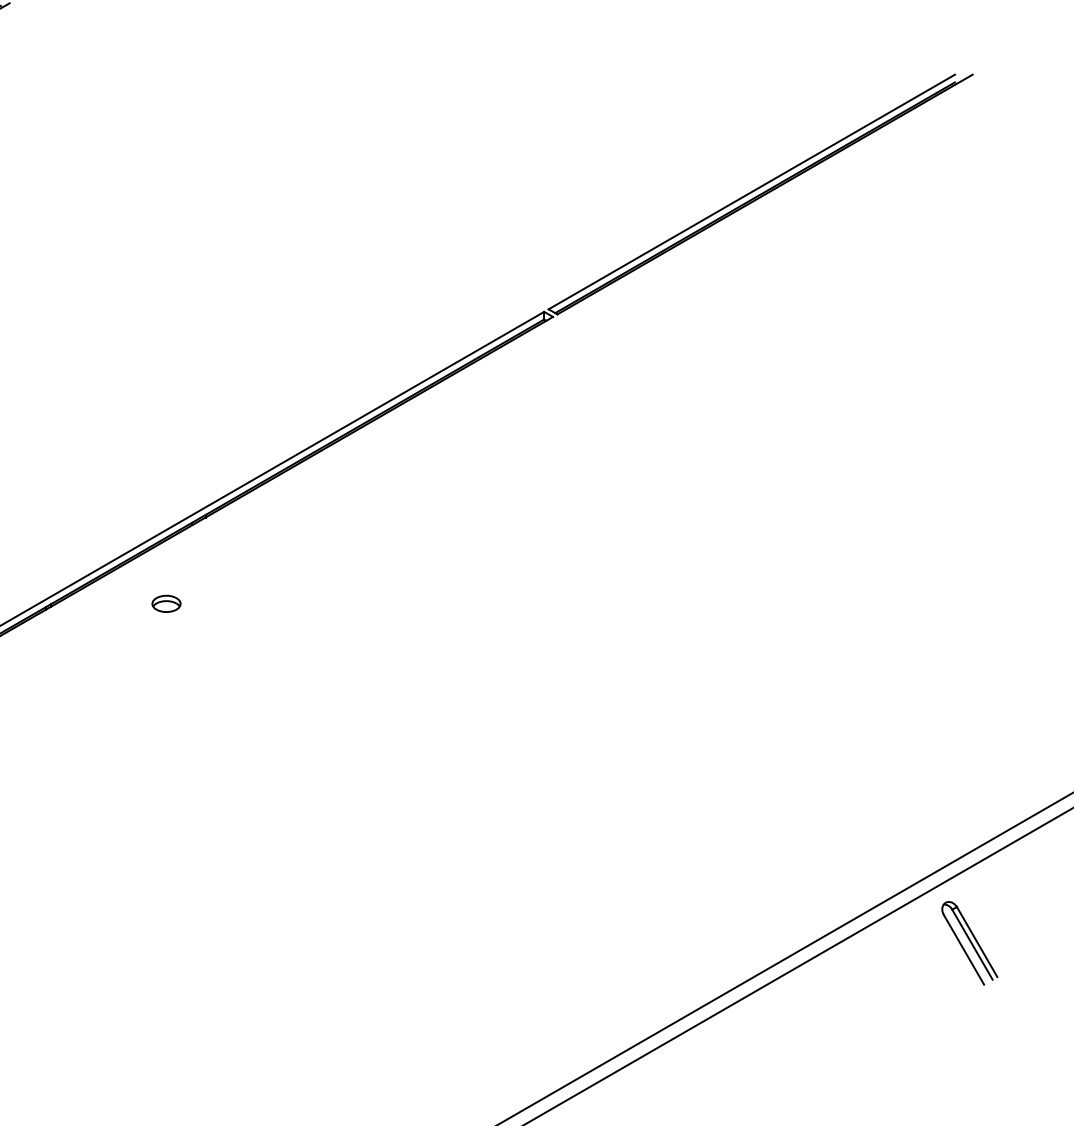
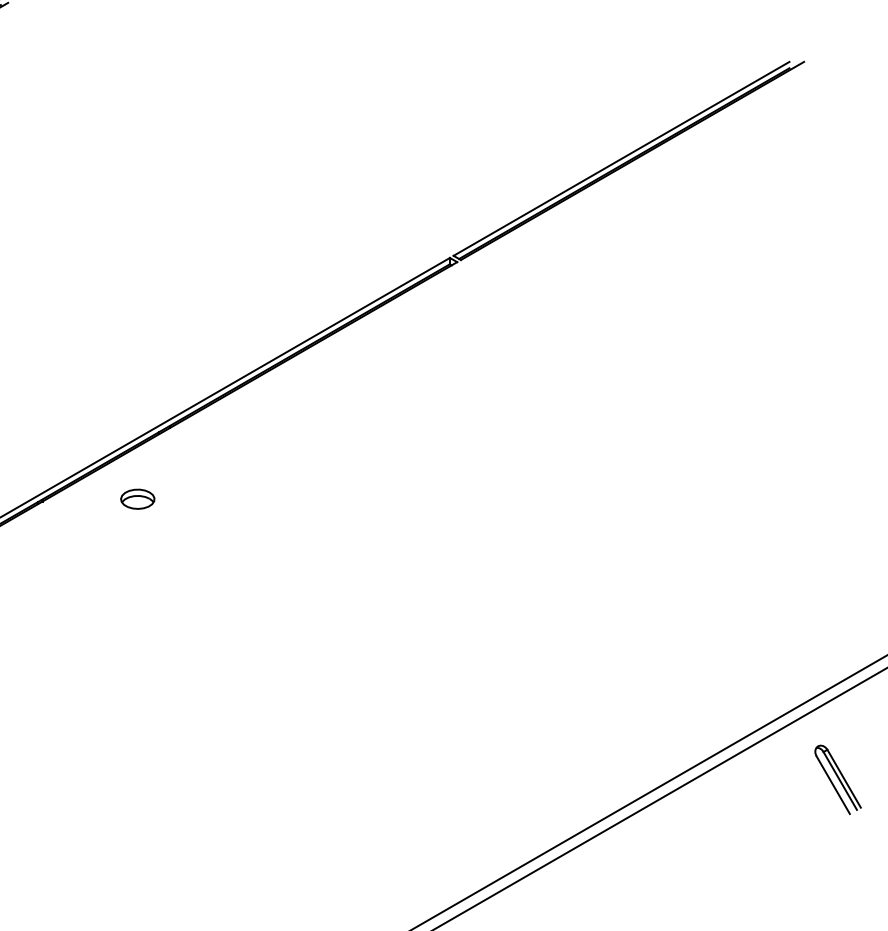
part: (166, 603) -> (137, 498), size x1.43
part: (969, 943) -> (837, 779), moved

